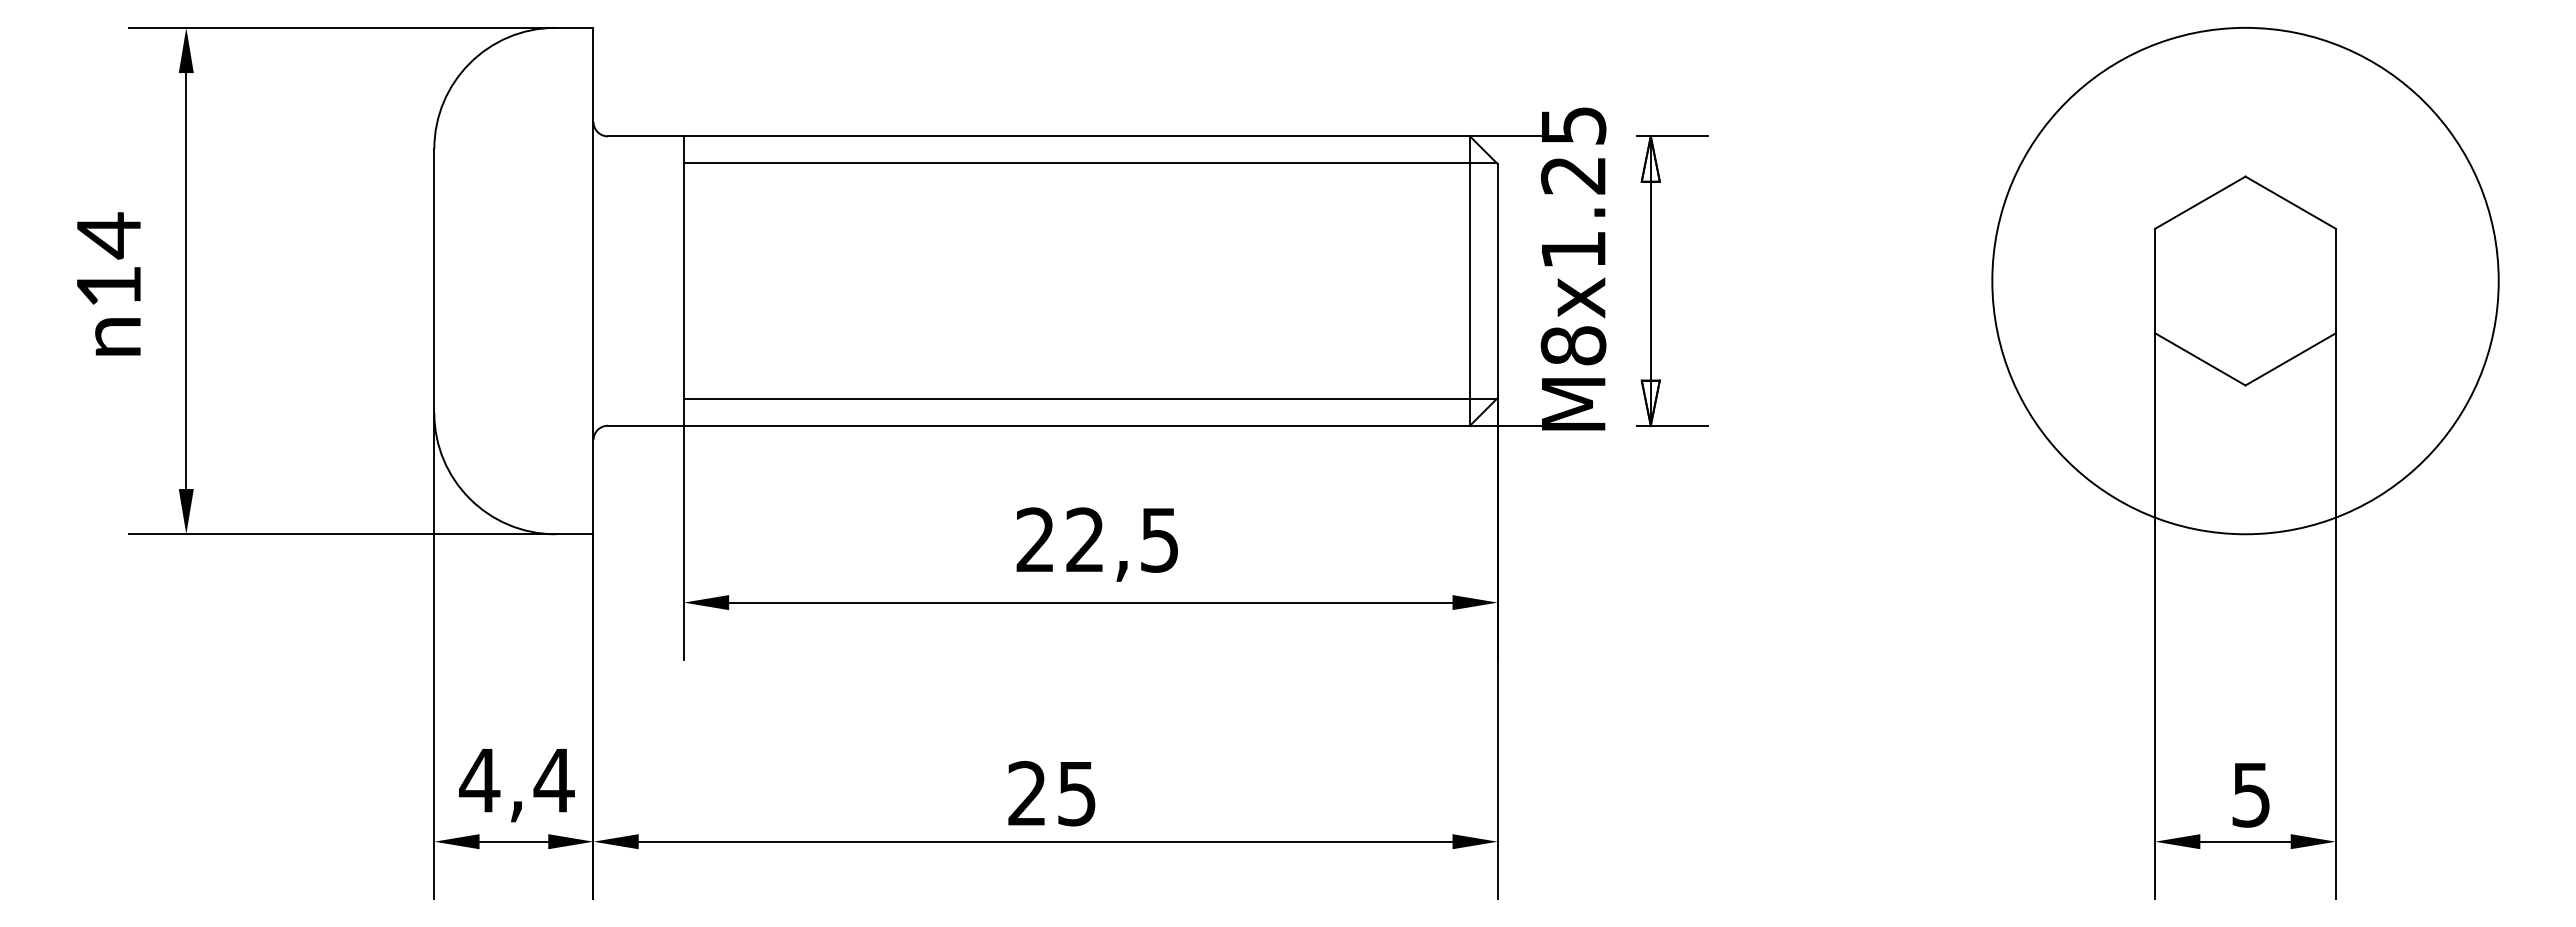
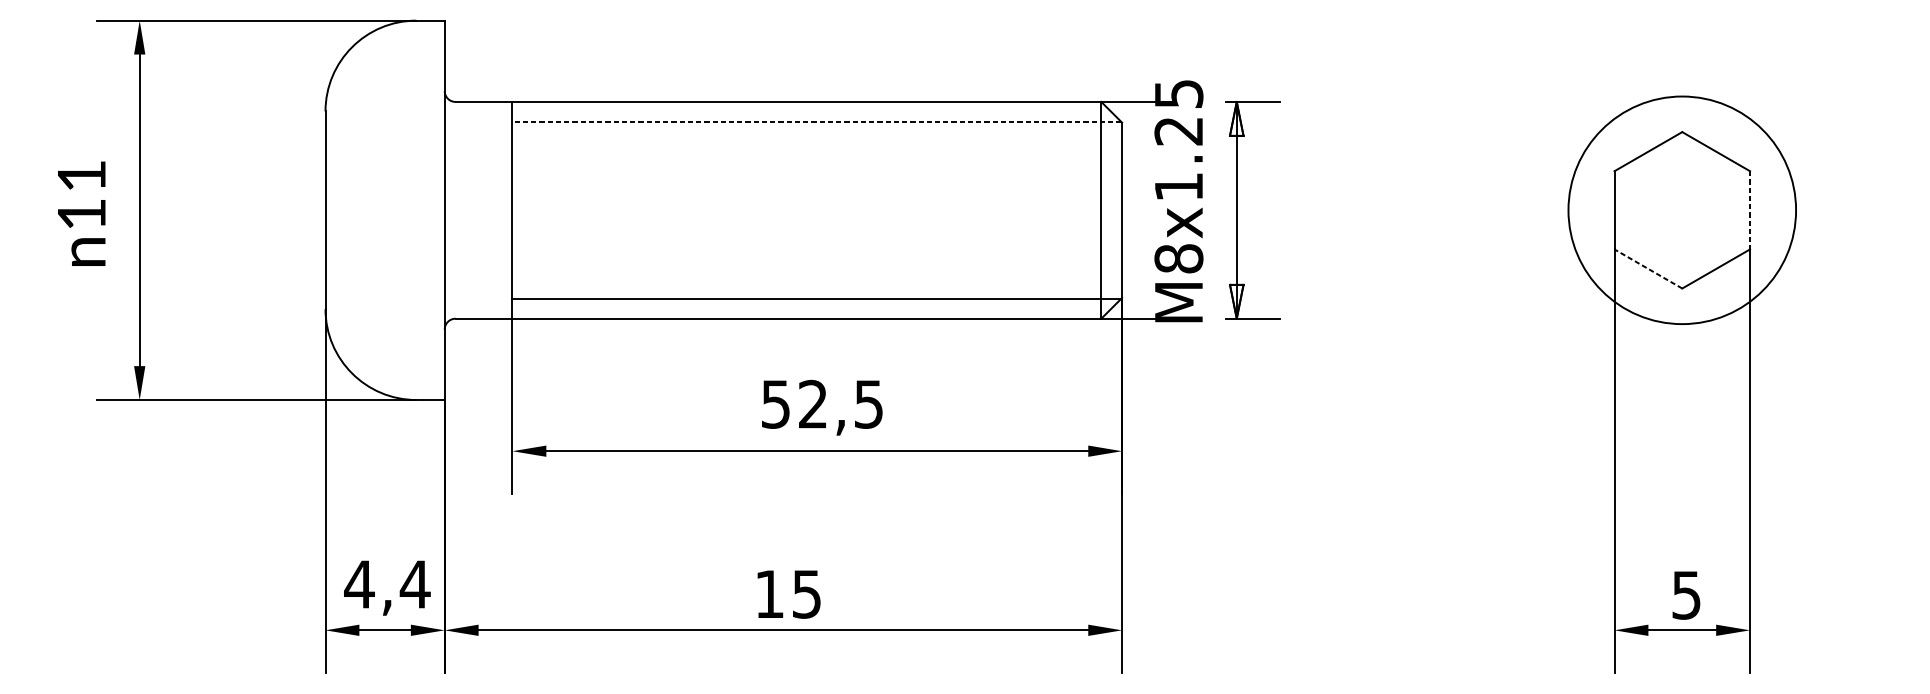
line: (1090, 163) -> (817, 122), solid -> dashed
text: (108, 235) -> (81, 176), 14 -> 11
circle: (2245, 280) -> (1682, 209), size x0.6
line: (2335, 281) -> (1749, 210), solid -> dashed
line: (2199, 359) -> (1647, 269), solid -> dashed
text: (1034, 539) -> (775, 403), 22,5 -> 52,5
text: (1026, 792) -> (769, 593), 25 -> 15

